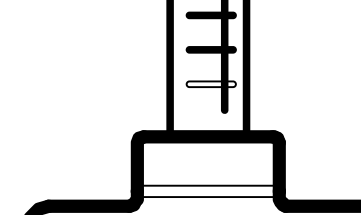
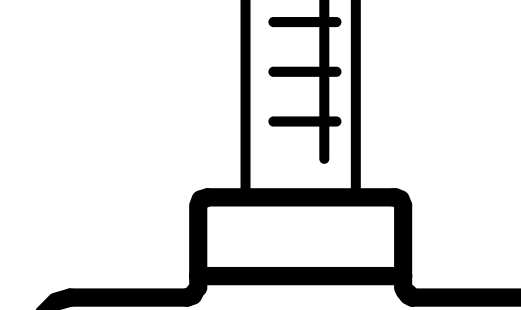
fill: (210, 84) -> (303, 121), added
fill: (207, 191) -> (299, 276), added

